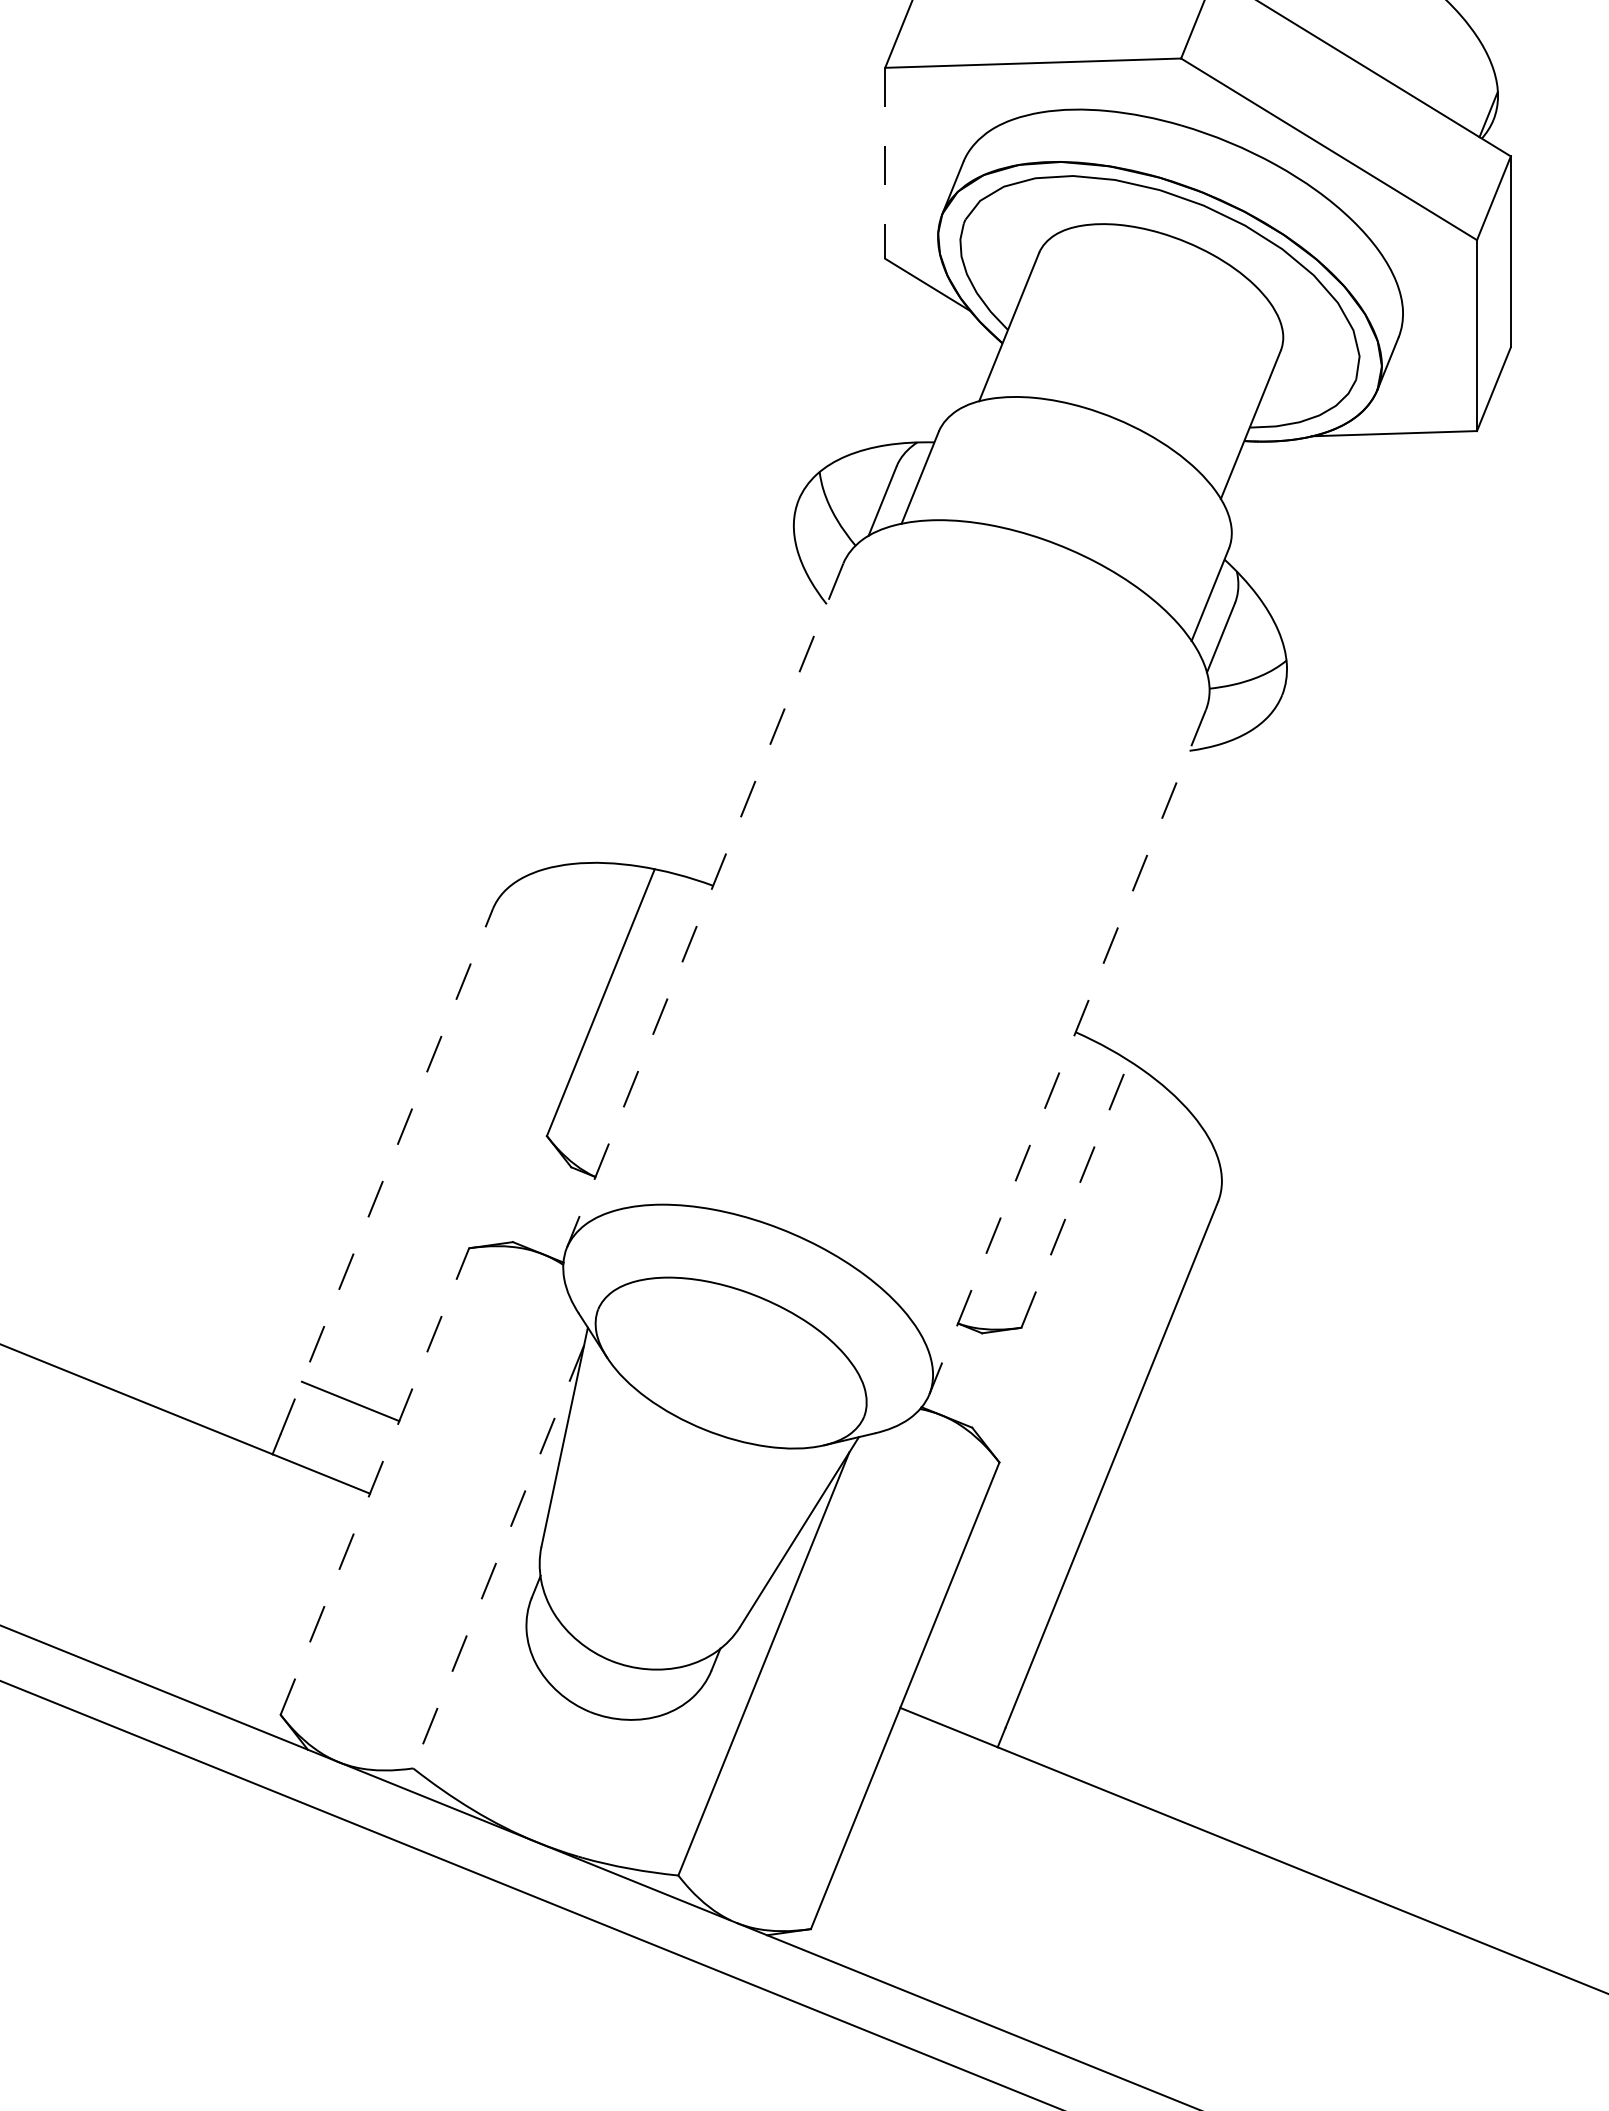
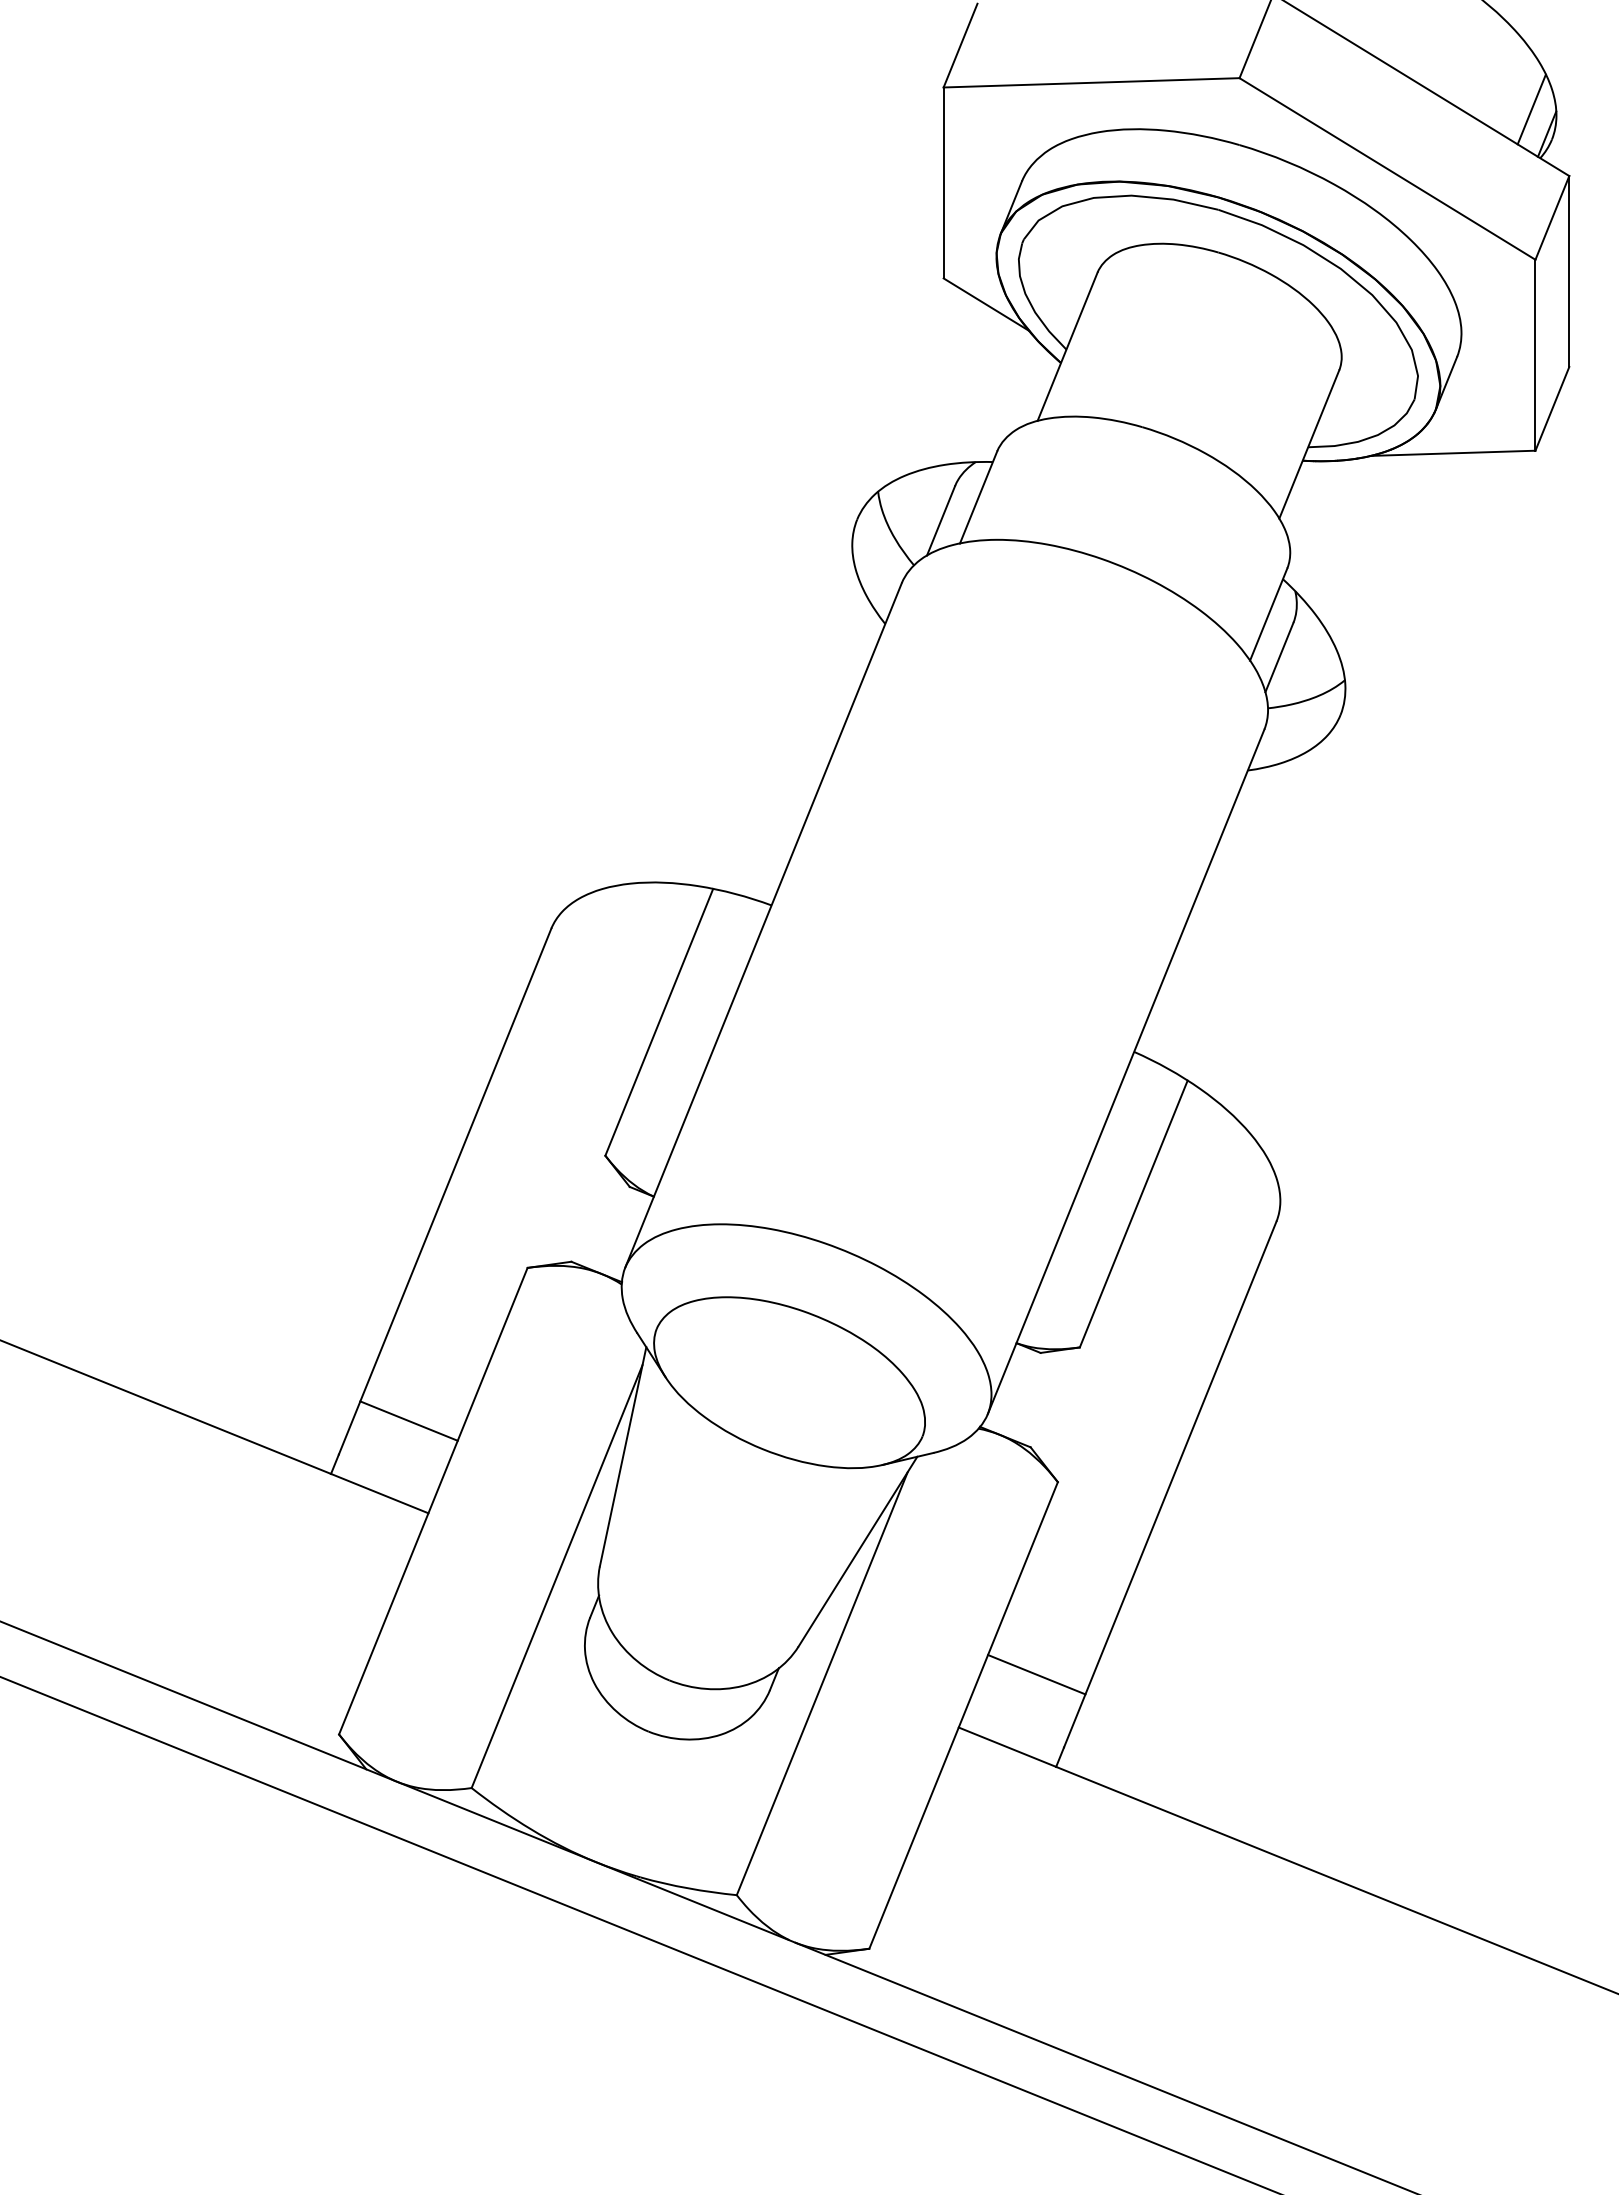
line: (1473, 89) -> (1531, 109), added
line: (885, 163) -> (943, 183), dashed -> solid
line: (705, 905) -> (763, 925), dashed -> solid
line: (1067, 1052) -> (1125, 1072), dashed -> solid
line: (387, 1171) -> (445, 1191), dashed -> solid
line: (1075, 1194) -> (1133, 1214), dashed -> solid
line: (375, 1481) -> (433, 1501), dashed -> solid
line: (498, 1557) -> (556, 1577), dashed -> solid
line: (978, 1654) -> (1036, 1674), added

